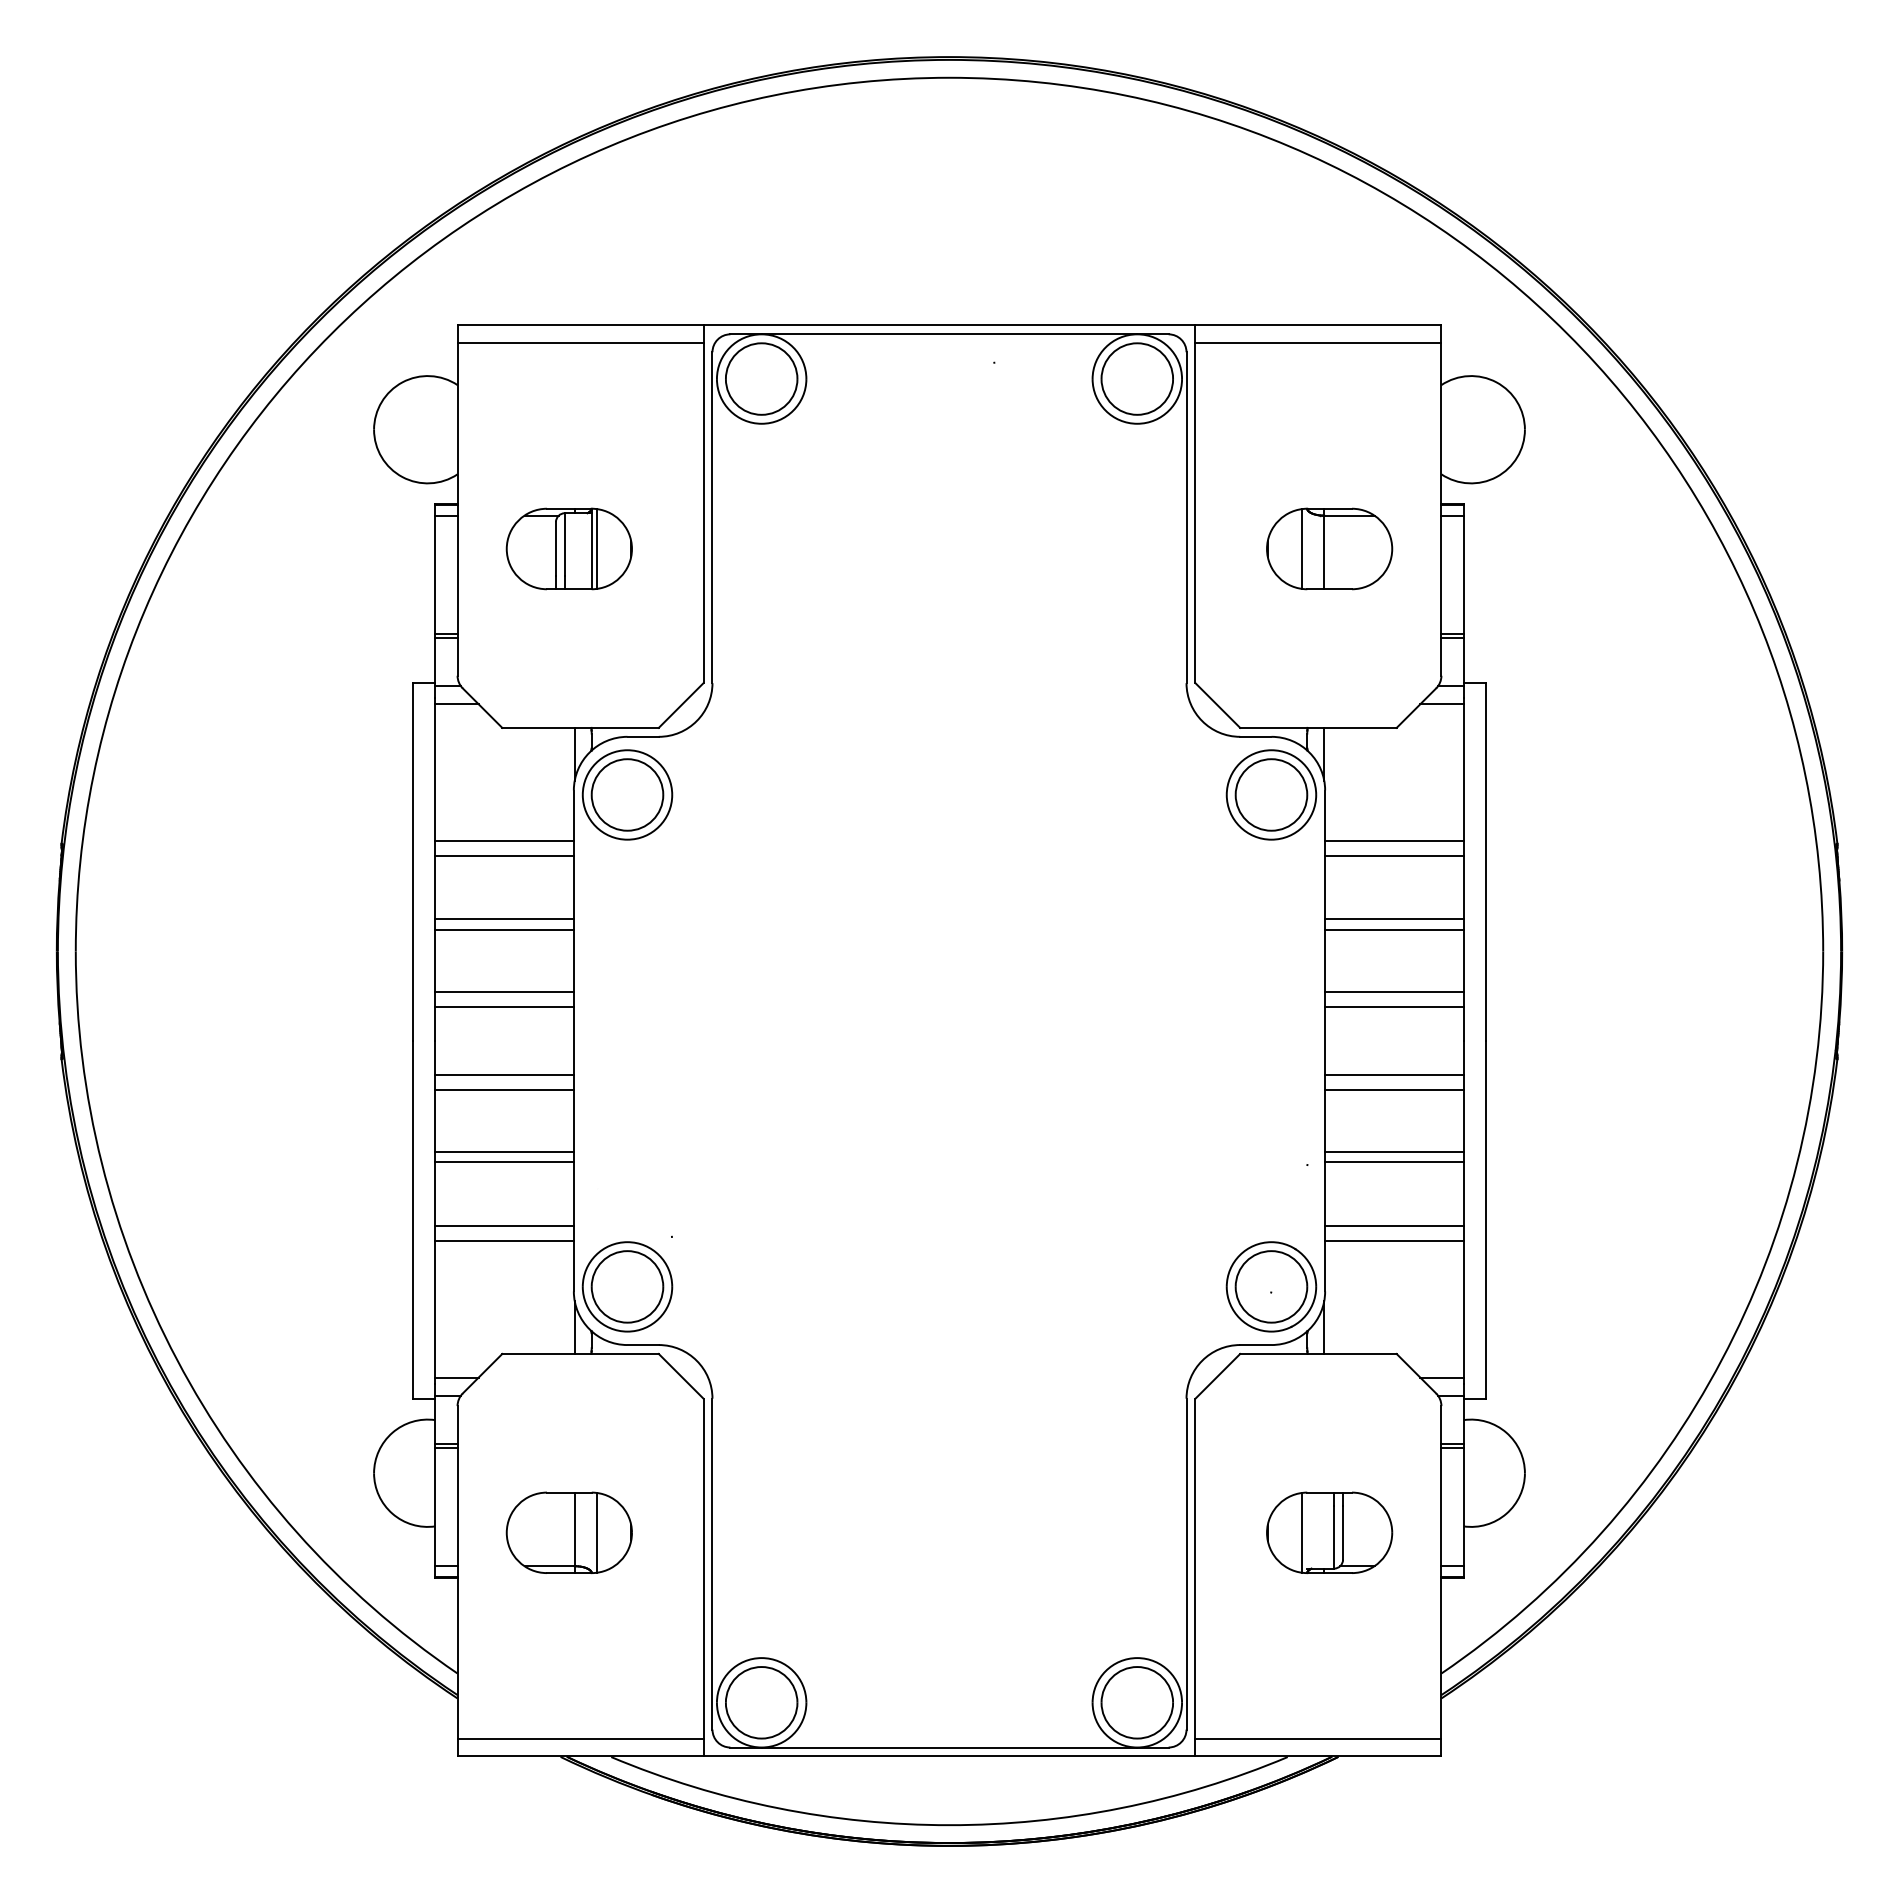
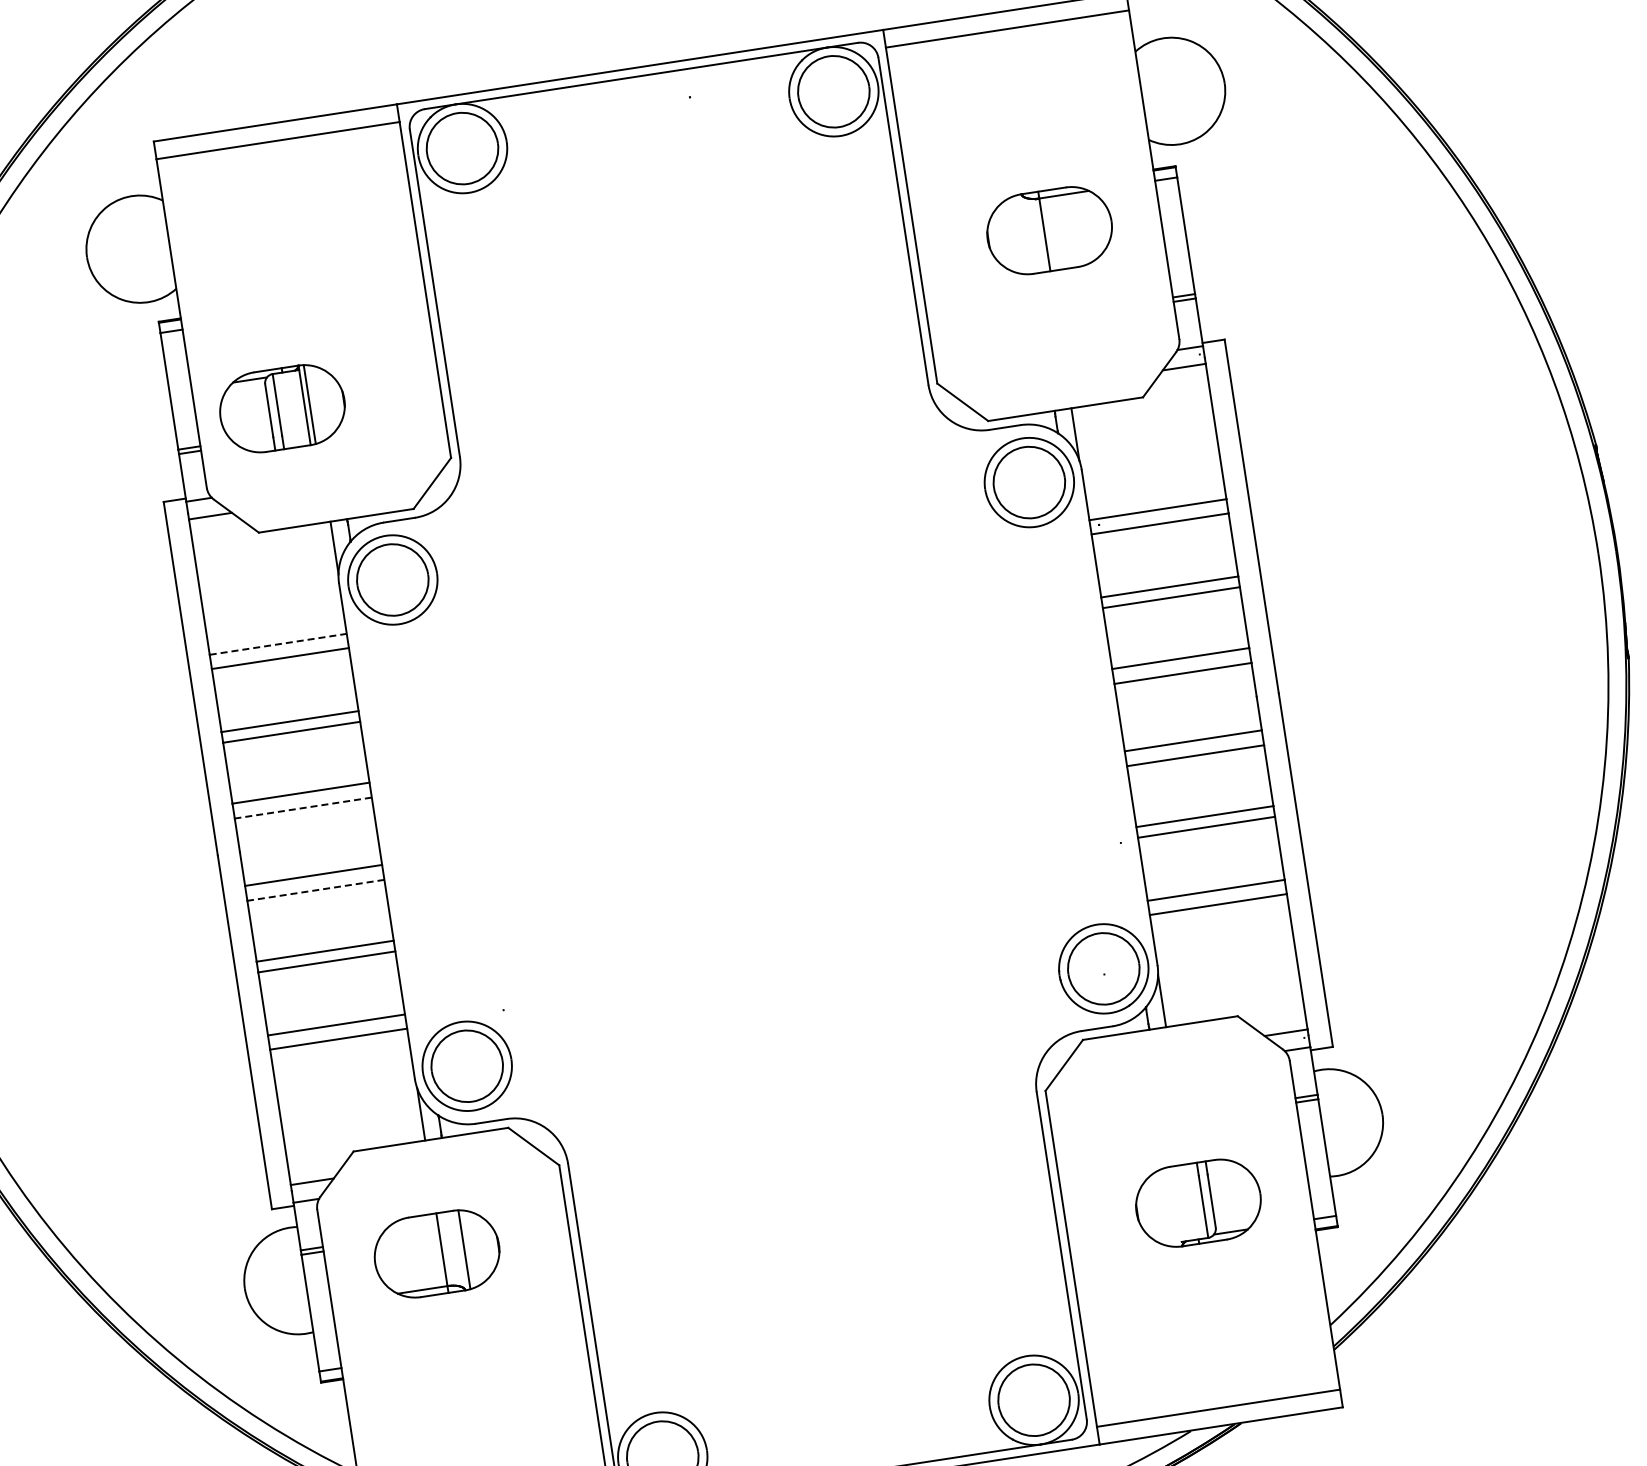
part: (568, 548) -> (281, 408), moved
line: (1302, 548) -> (1022, 234), removed
line: (505, 841) -> (279, 644), solid -> dashed
line: (504, 1006) -> (303, 807), solid -> dashed
line: (504, 1090) -> (315, 890), solid -> dashed
part: (568, 1532) -> (436, 1253), moved
line: (1302, 1532) -> (1171, 1206), removed

